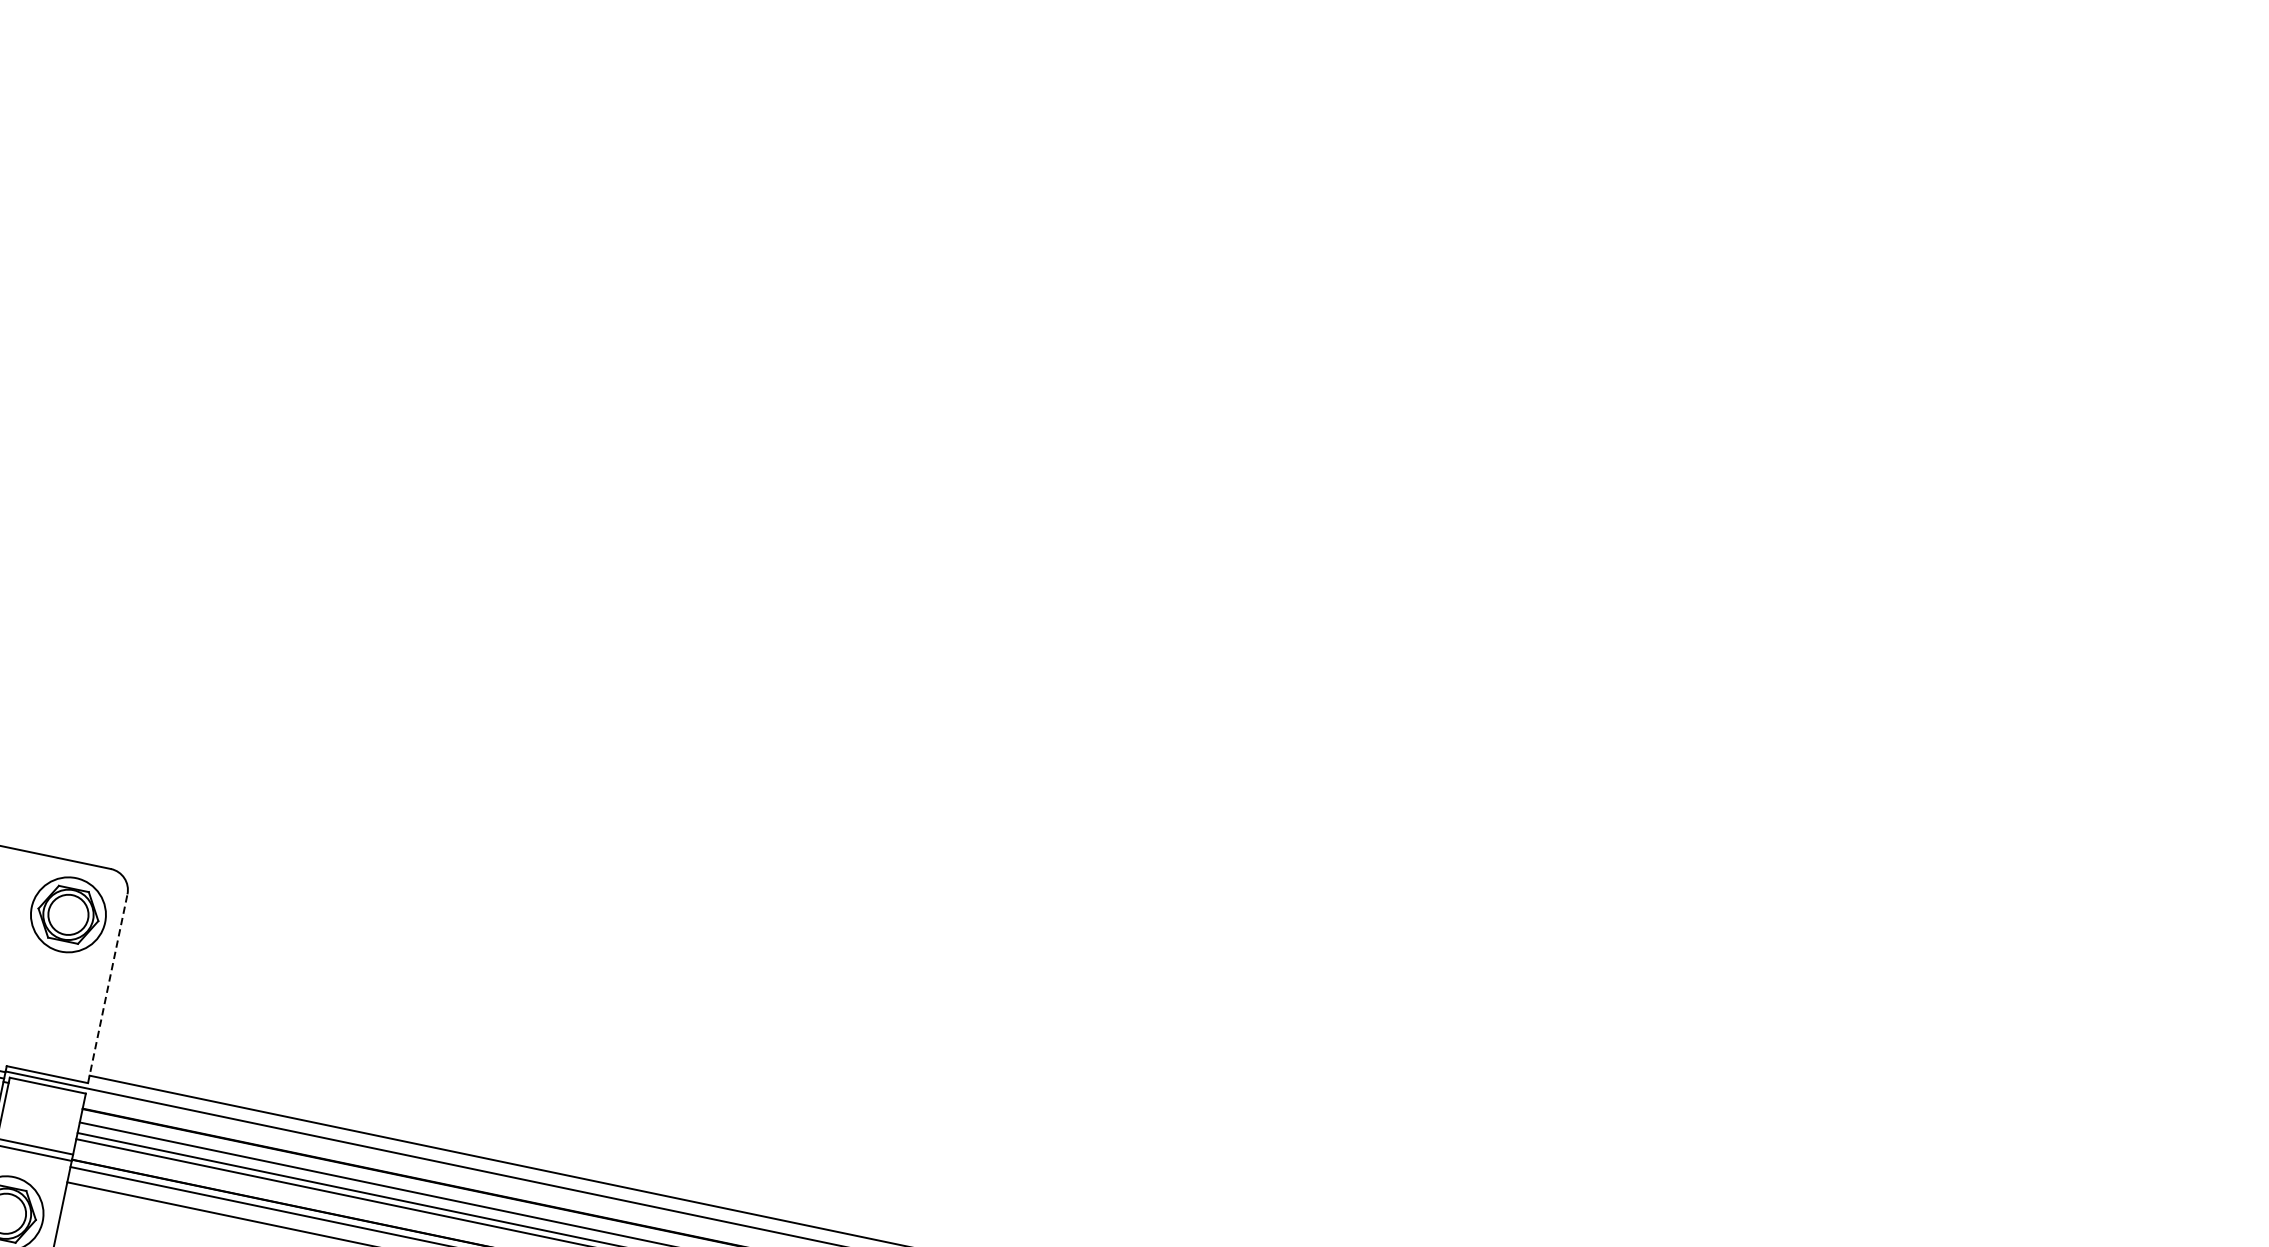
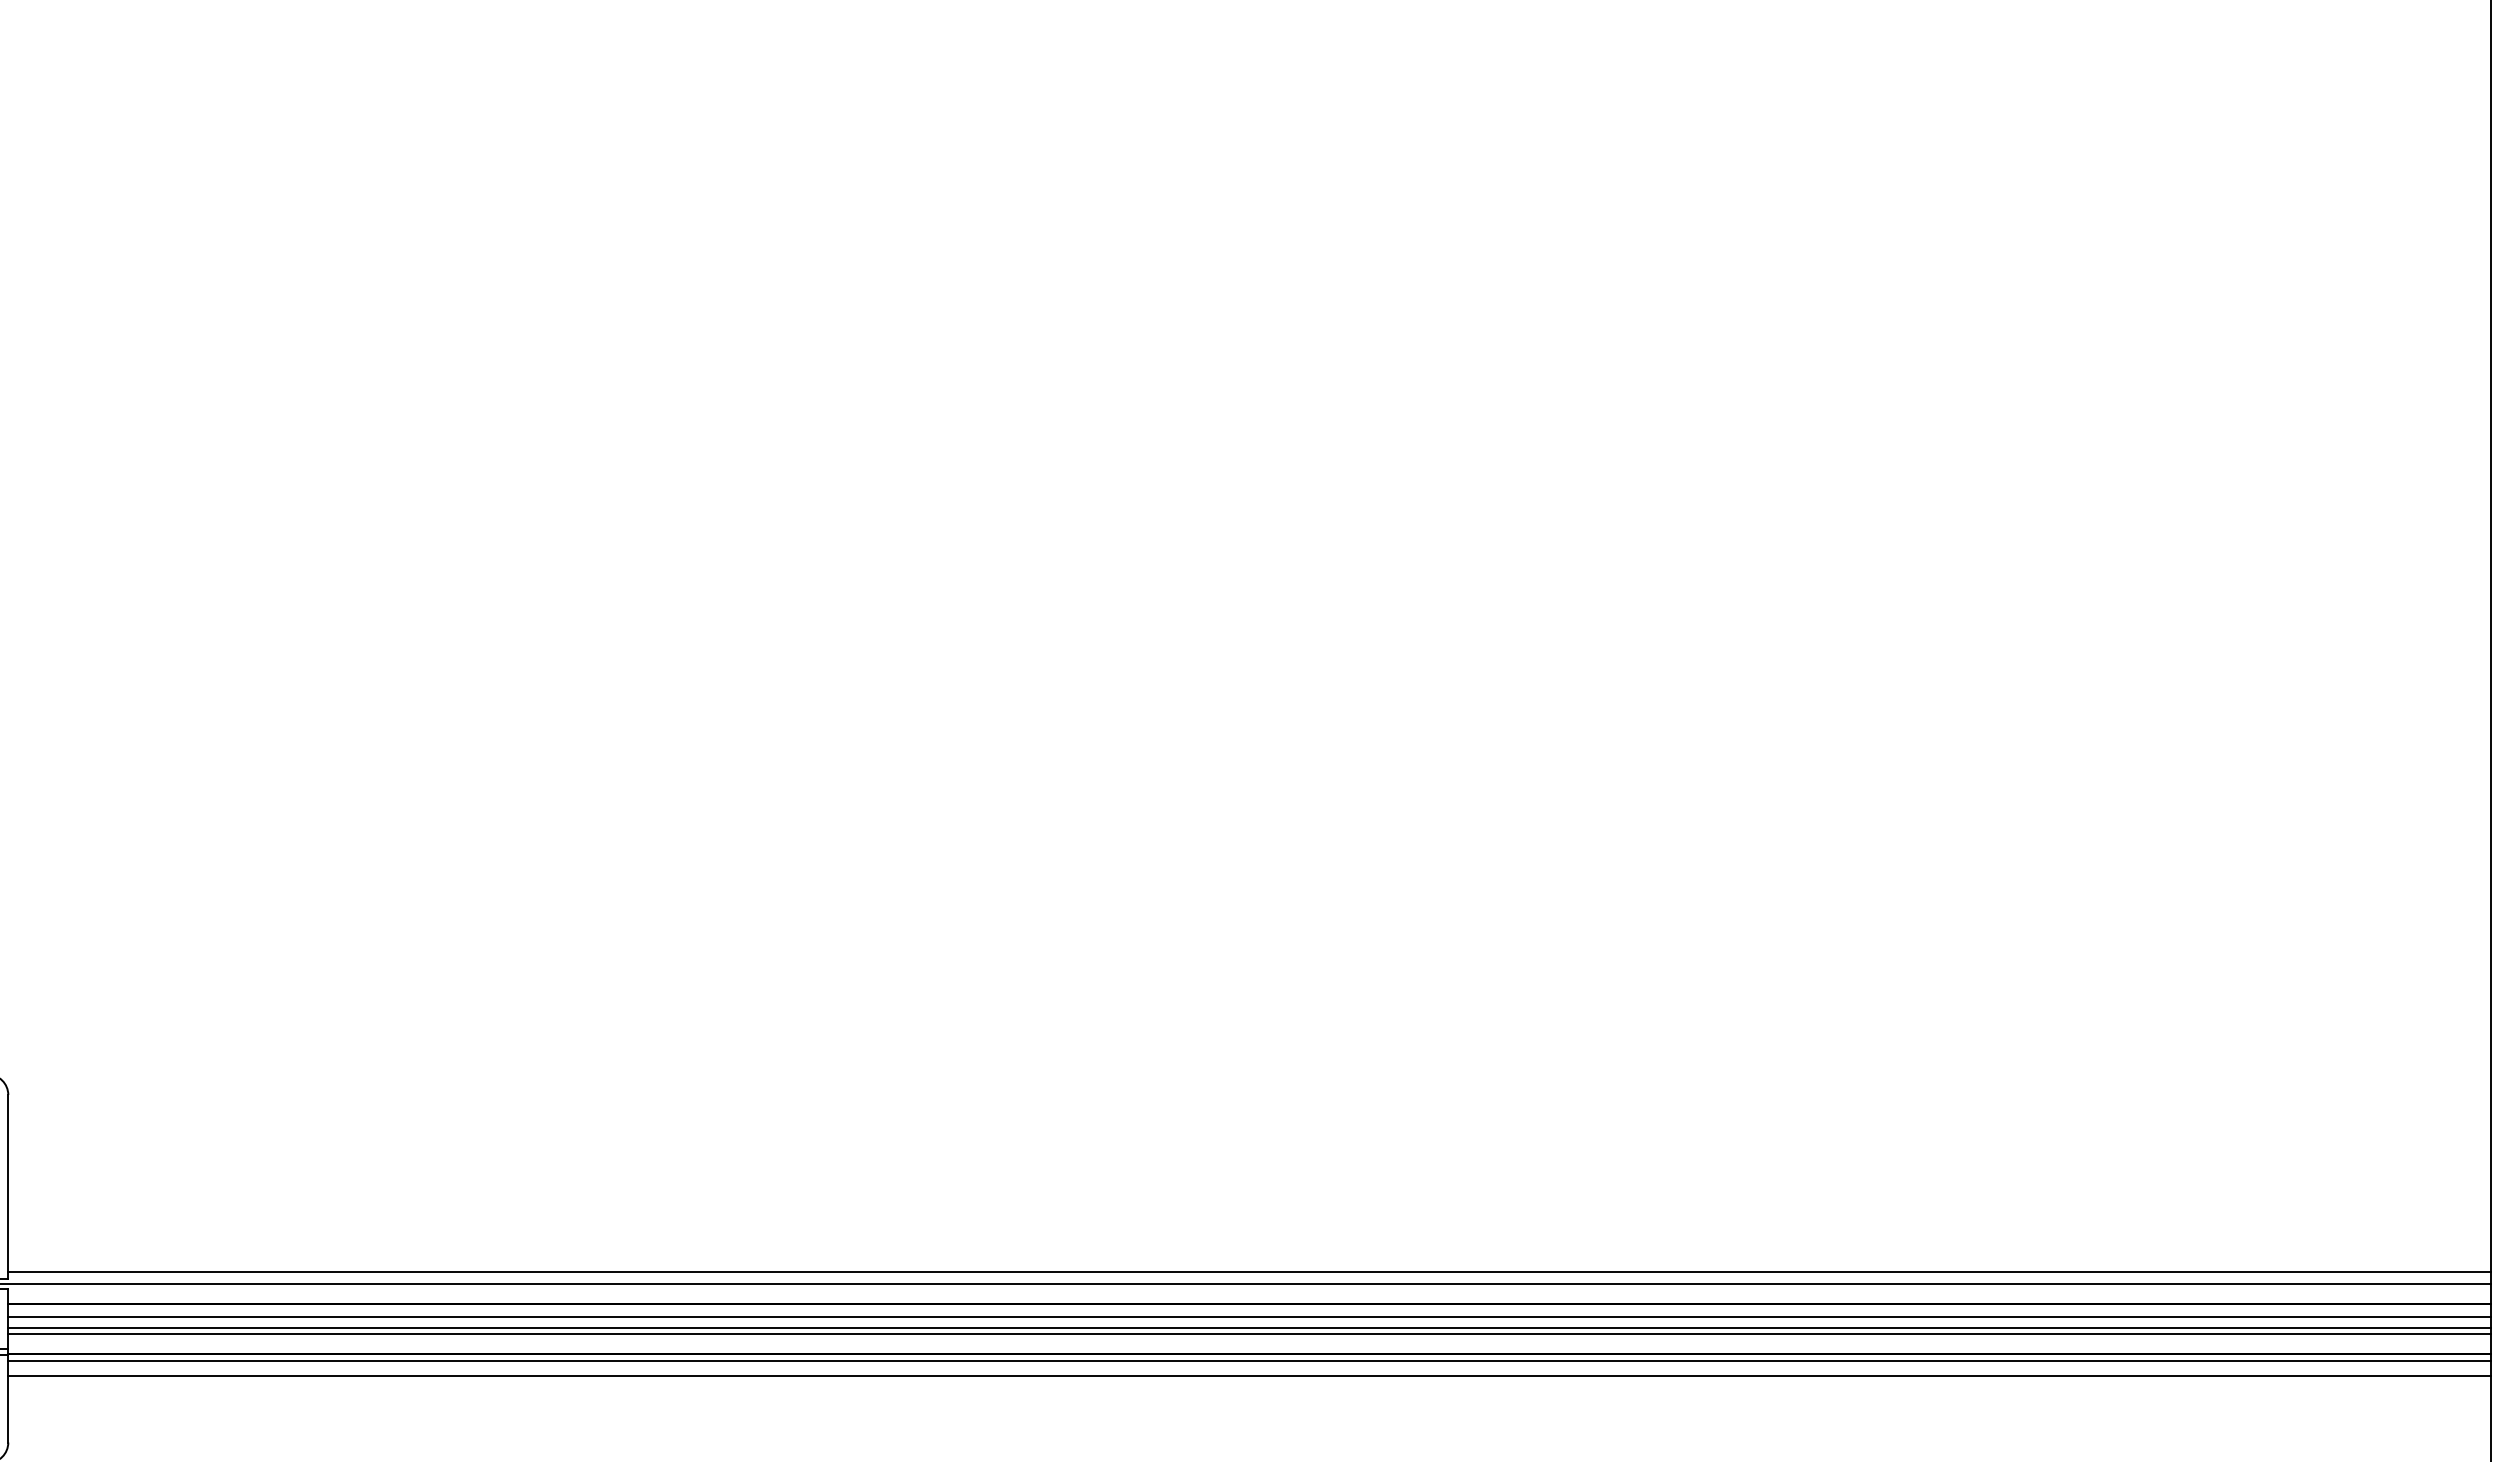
line: (107, 989) -> (8, 1187), dashed -> solid

